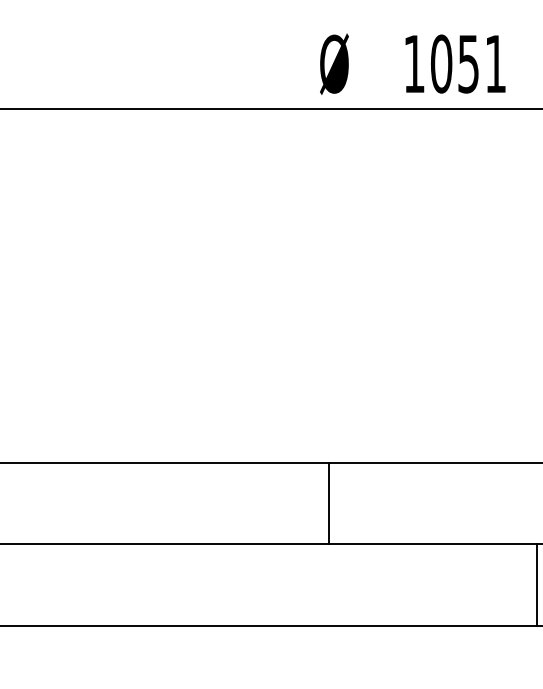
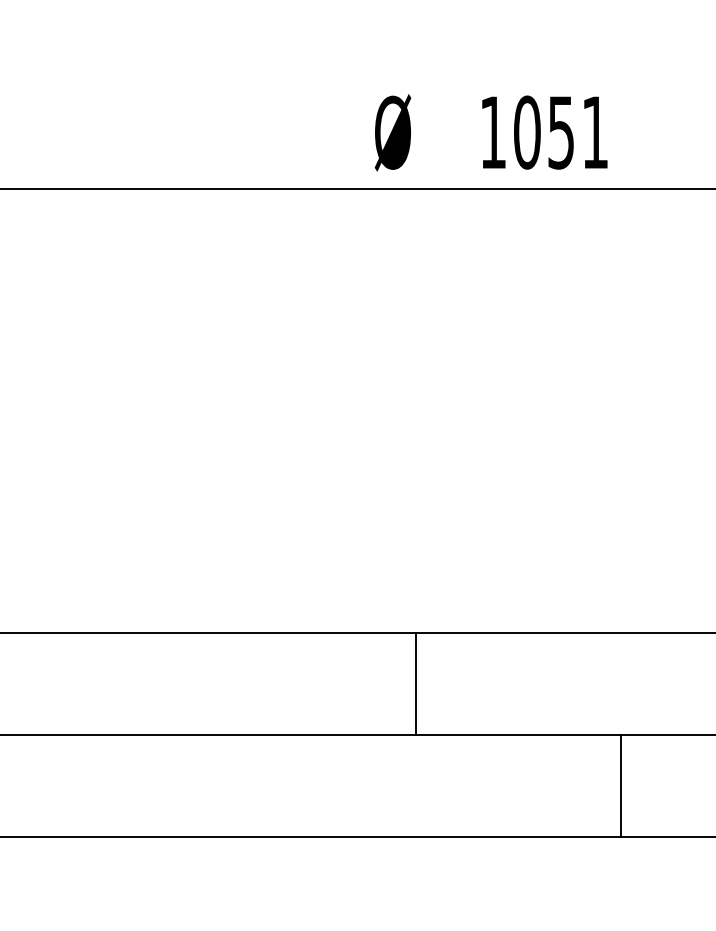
line: (329, 503) -> (416, 683), moved
line: (536, 584) -> (620, 785), moved

